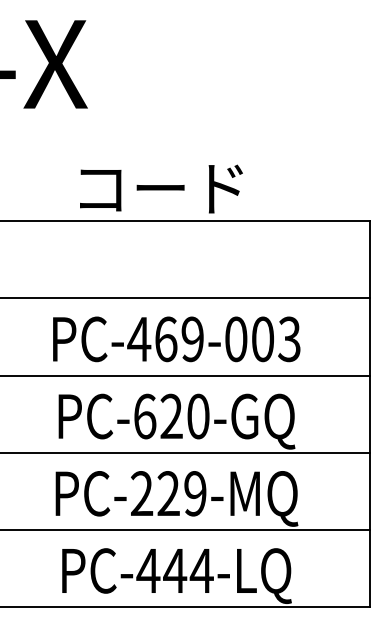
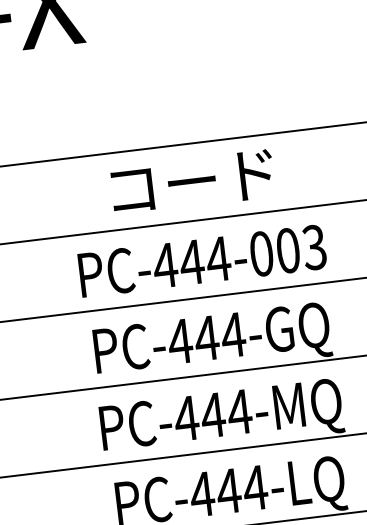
text: (161, 188) -> (192, 181), moved
text: (178, 339) -> (204, 261), PC-469-003 -> PC-444-003
text: (171, 416) -> (206, 338), PC-620-GQ -> PC-444-GQ
text: (168, 493) -> (212, 415), PC-229-MQ -> PC-444-MQ

